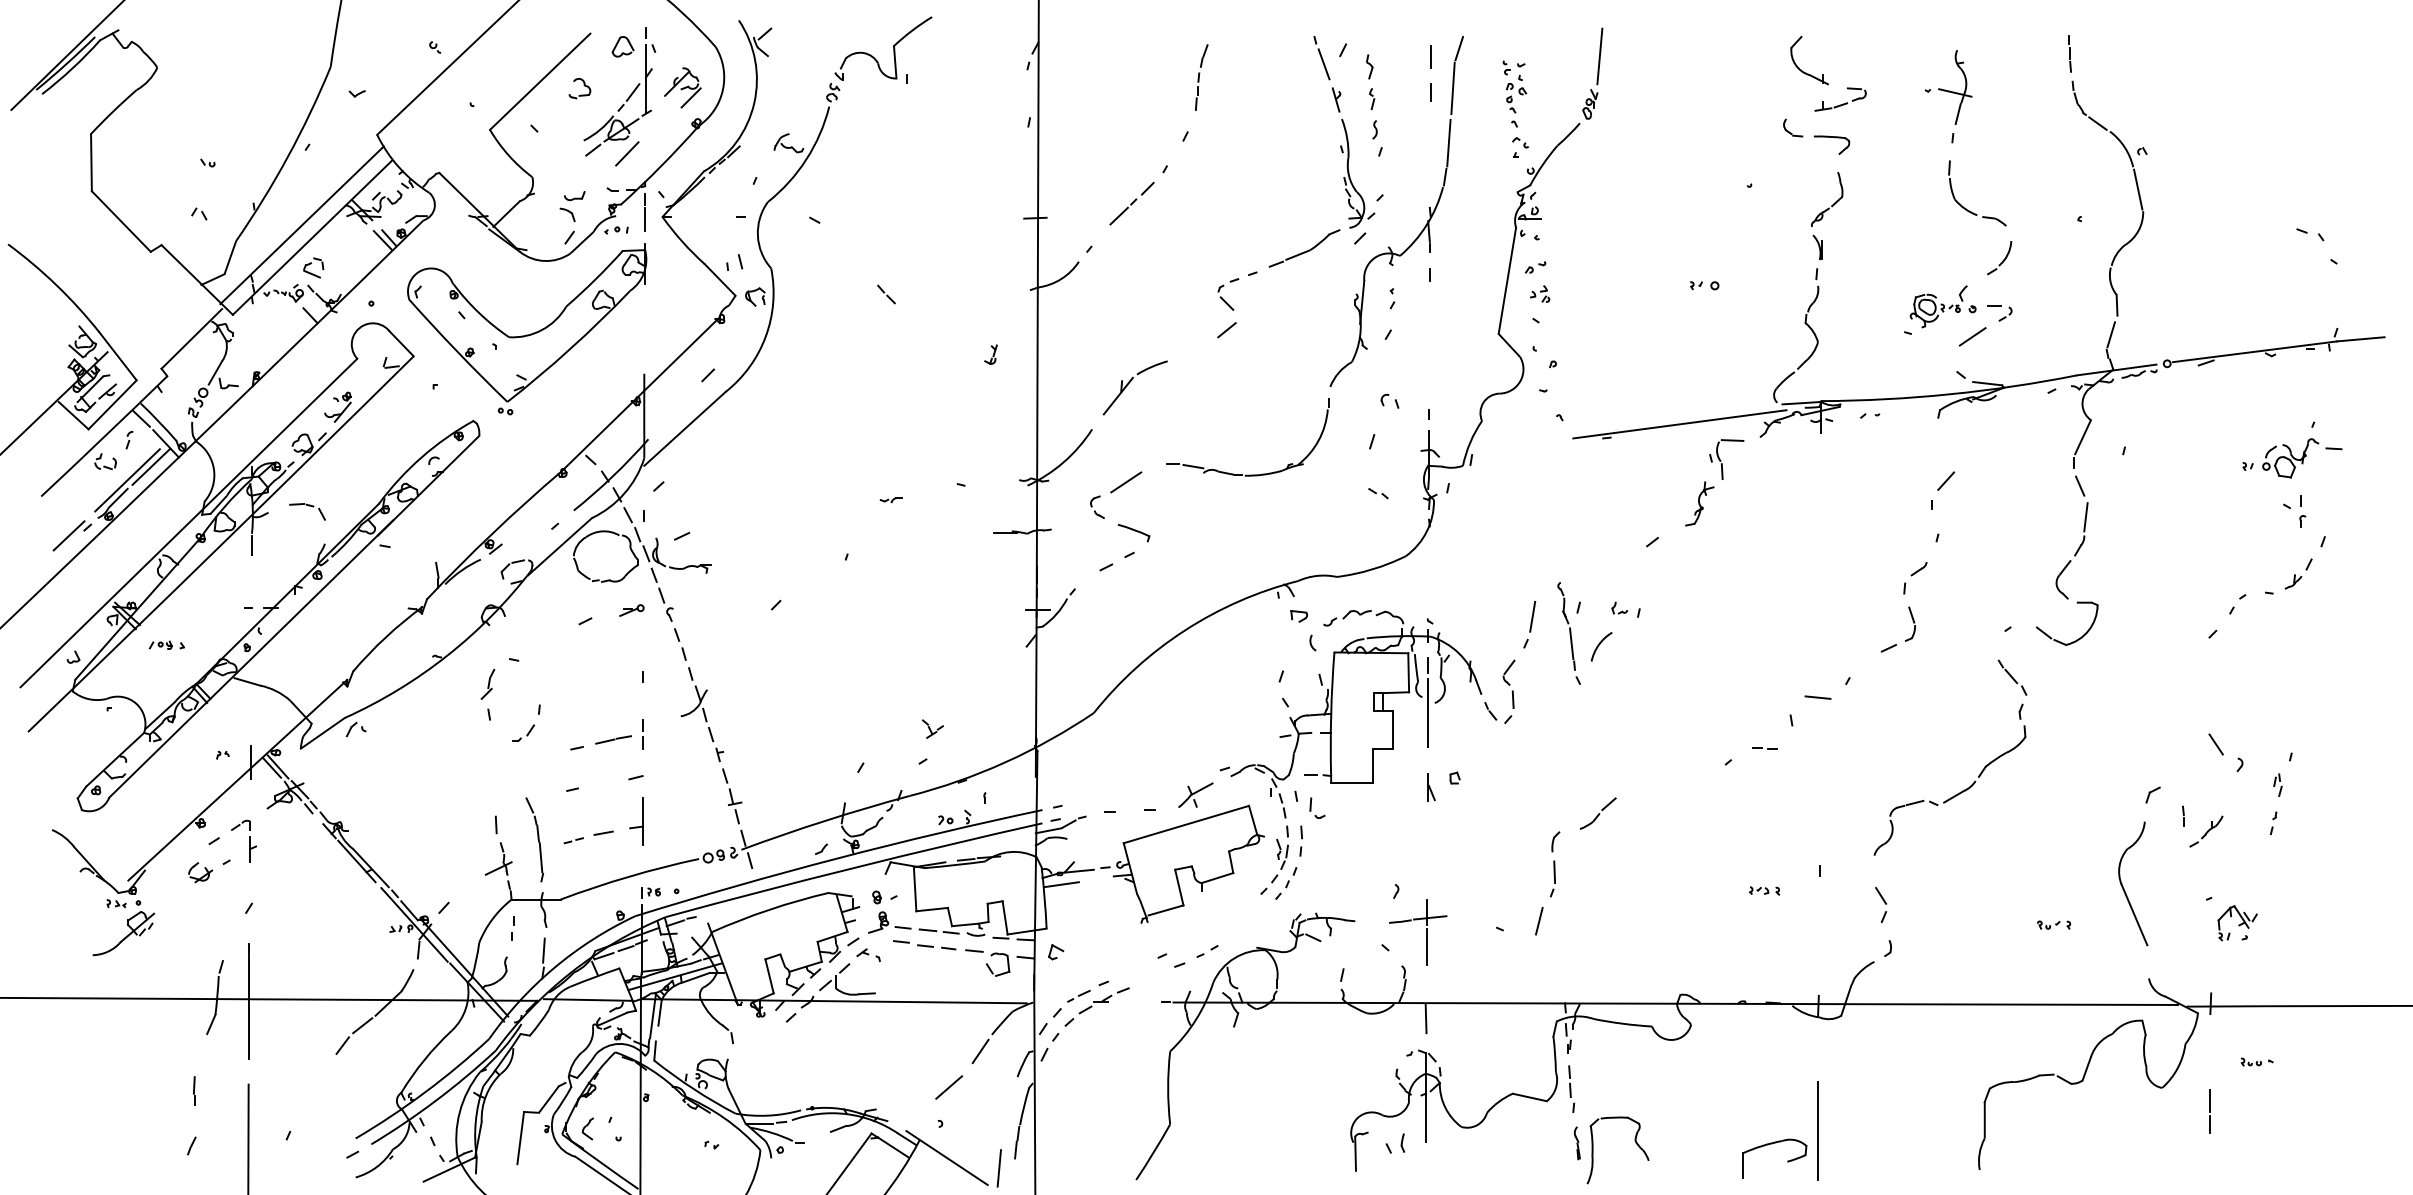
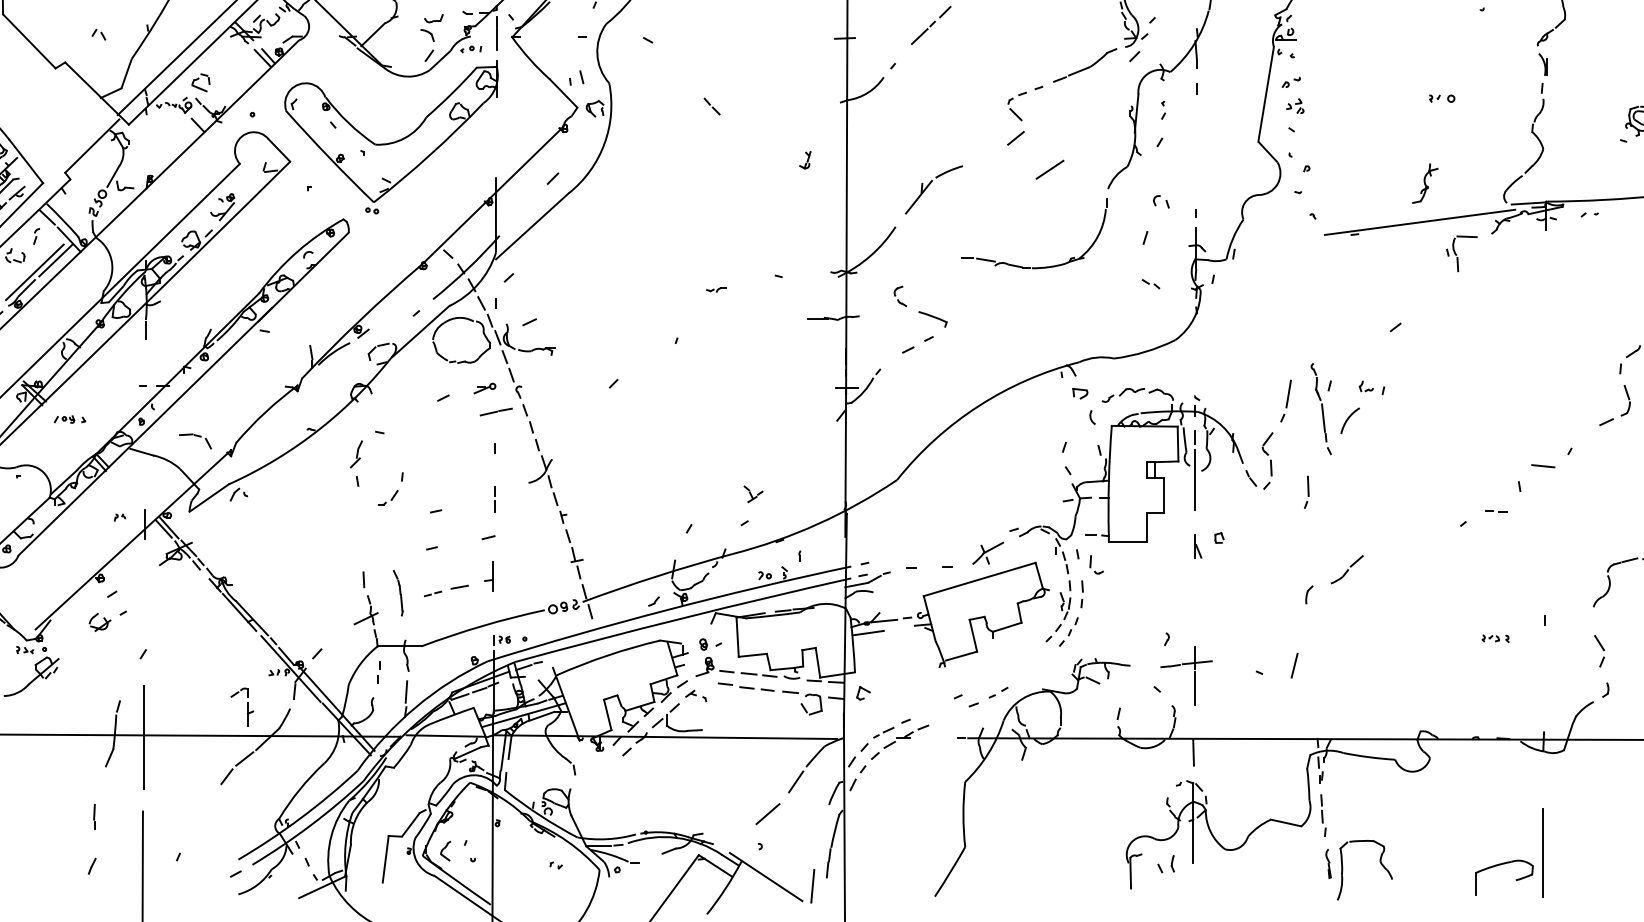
line: (1126, 482) -> (1050, 169), moved
part: (1699, 503) -> (1425, 183), moved
part: (307, 511) -> (195, 441), moved
line: (613, 739) -> (496, 411), moved
part: (636, 821) -> (489, 576), size x0.7
part: (534, 839) -> (398, 592), size x0.6
part: (244, 840) -> (242, 706), moved
part: (1552, 878) -> (1306, 491), moved

